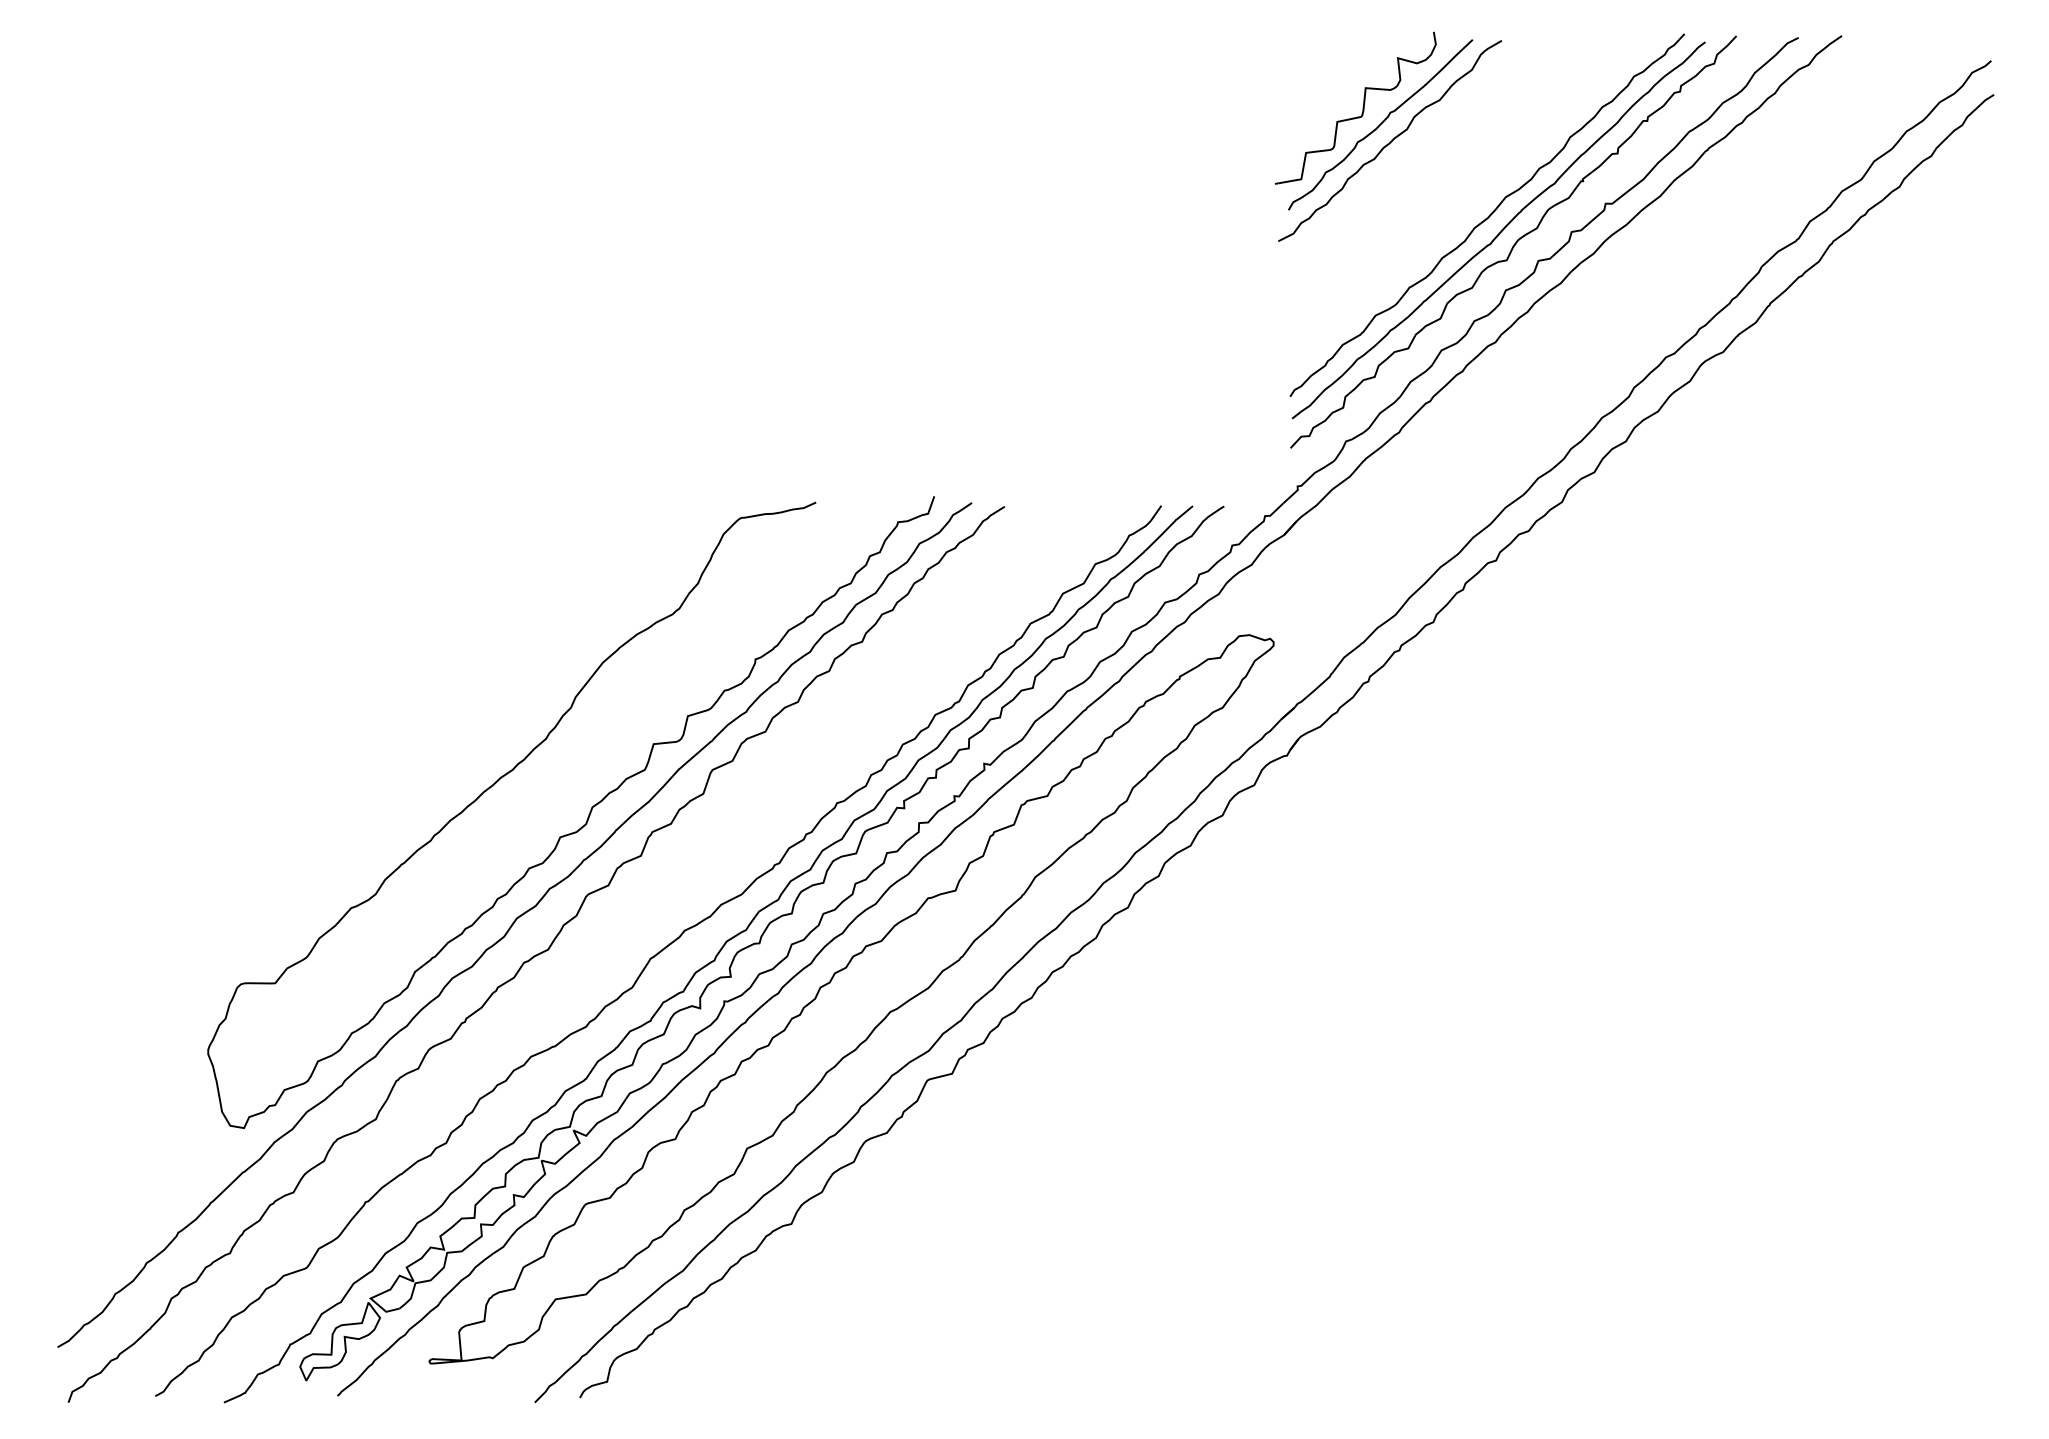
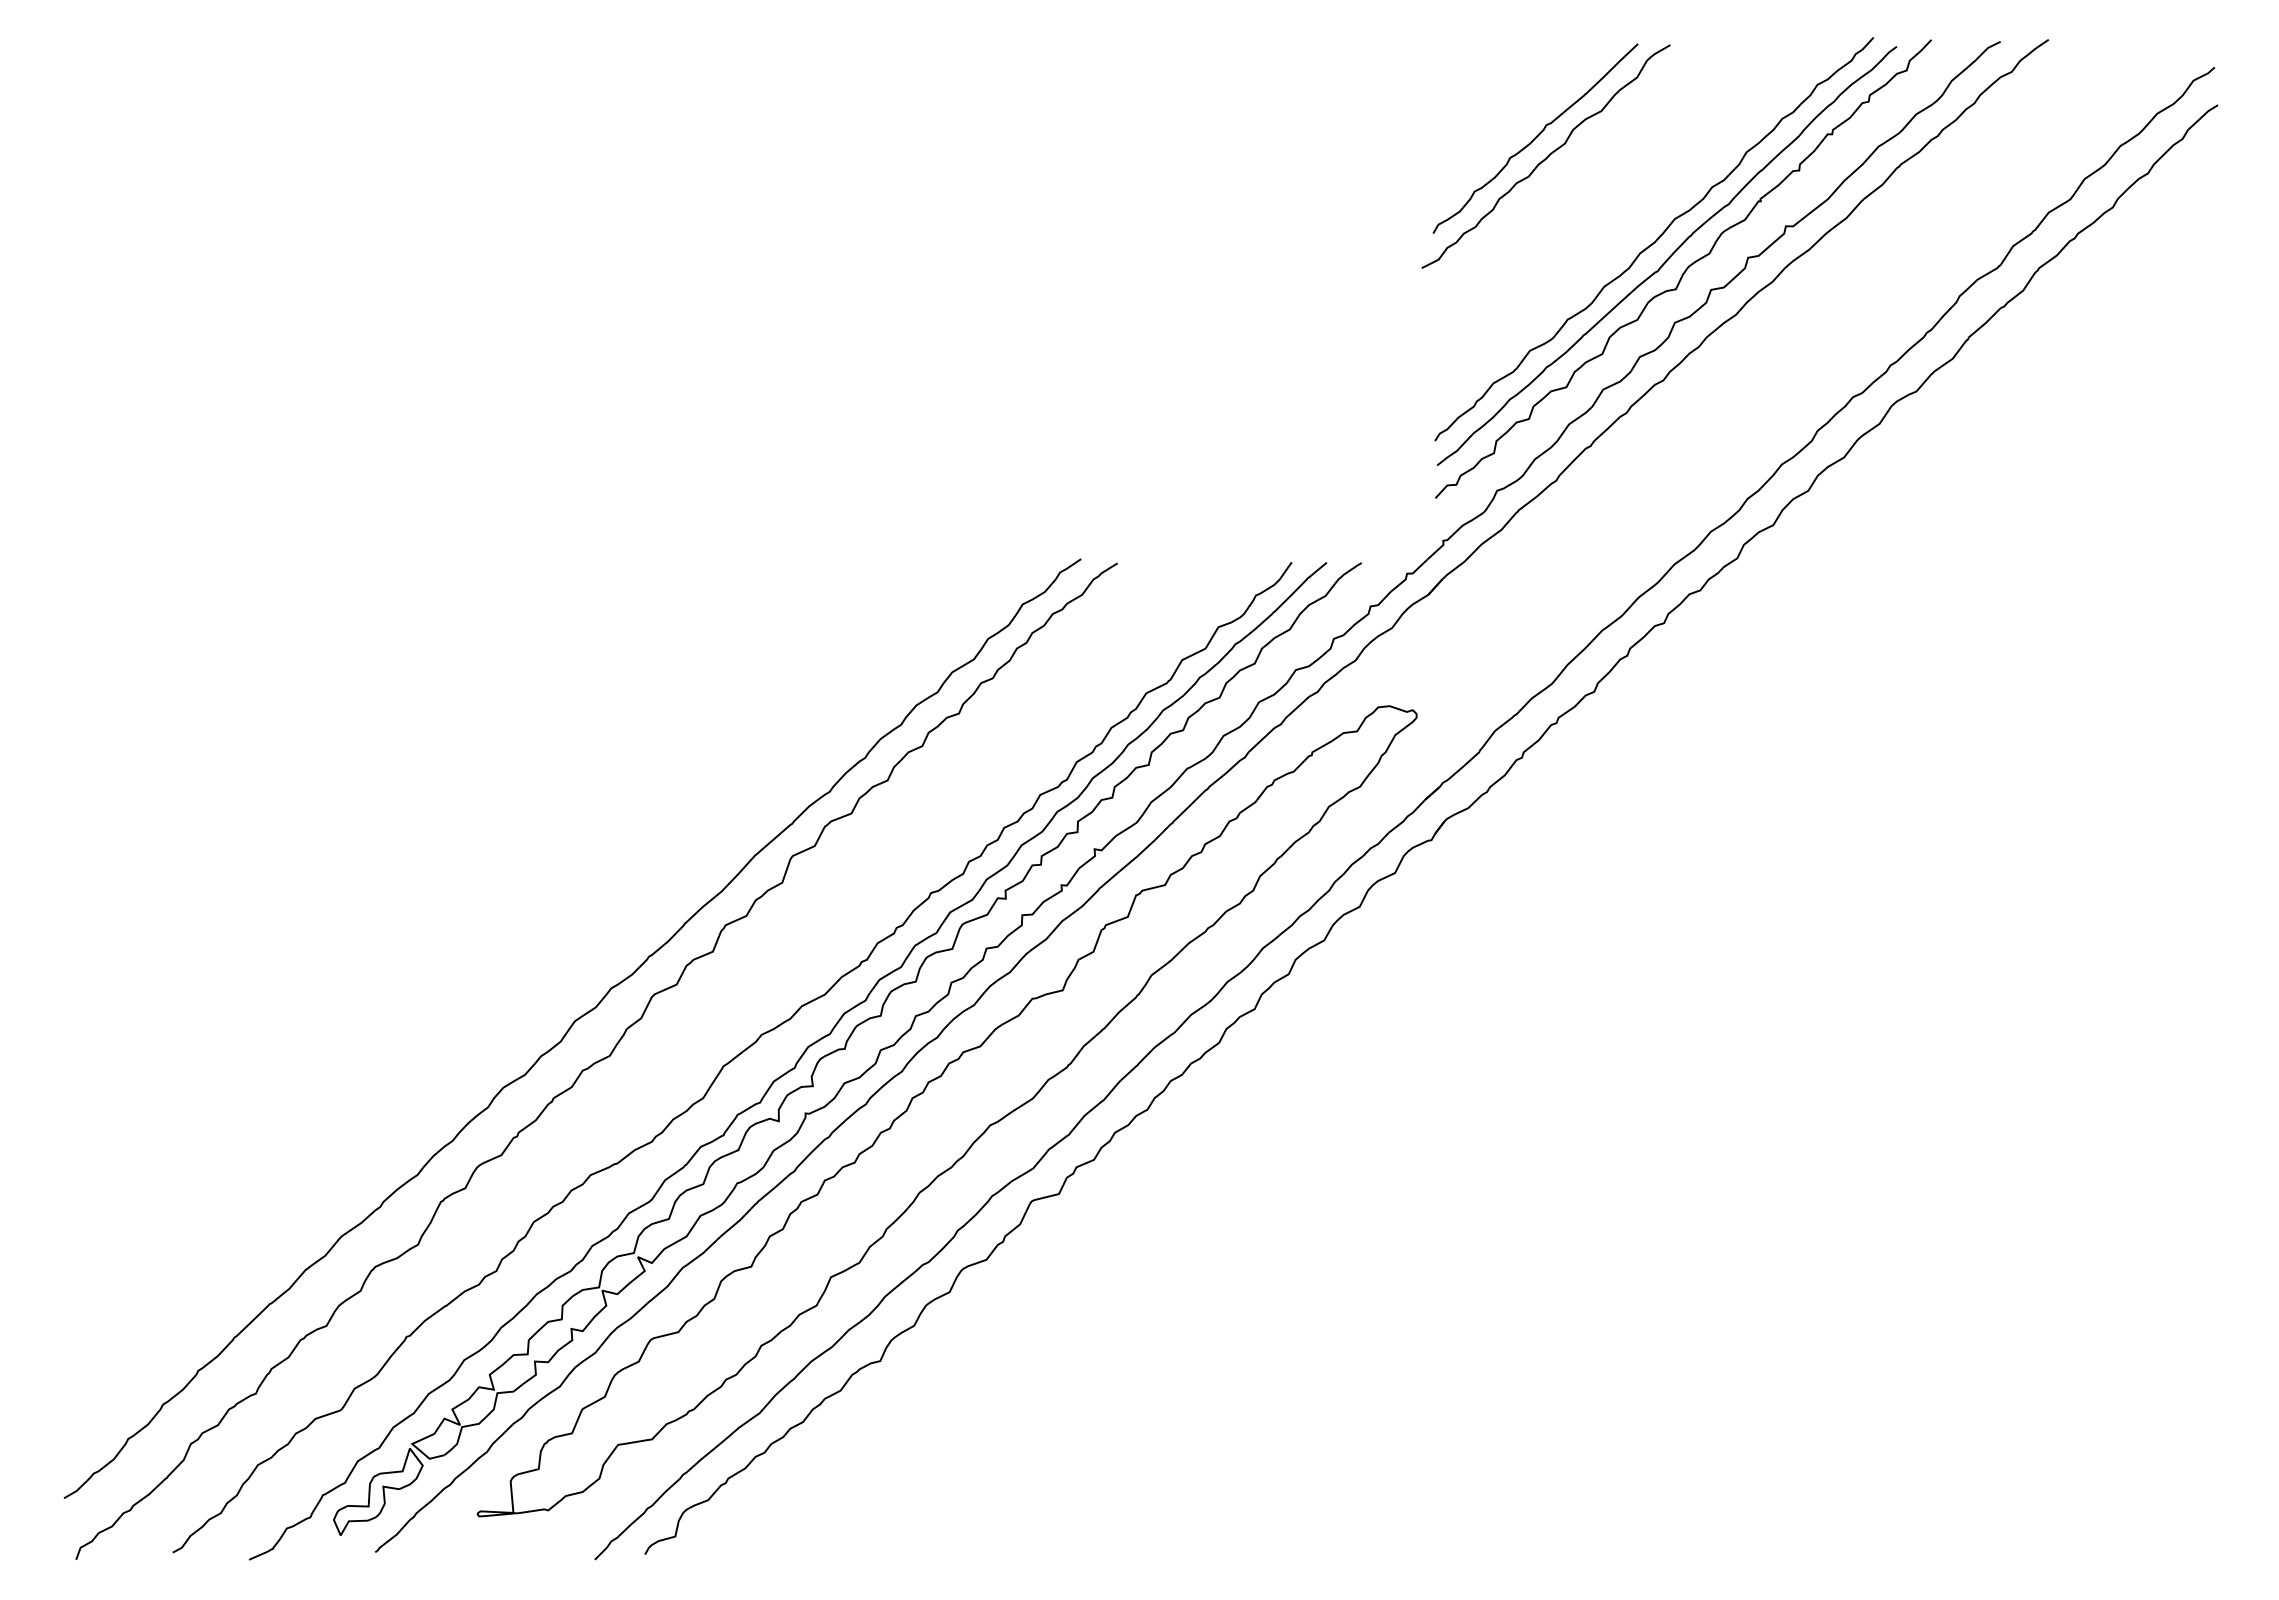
curve: (1362, 108) -> (1515, 120), removed
curve: (586, 819) -> (652, 911), removed

